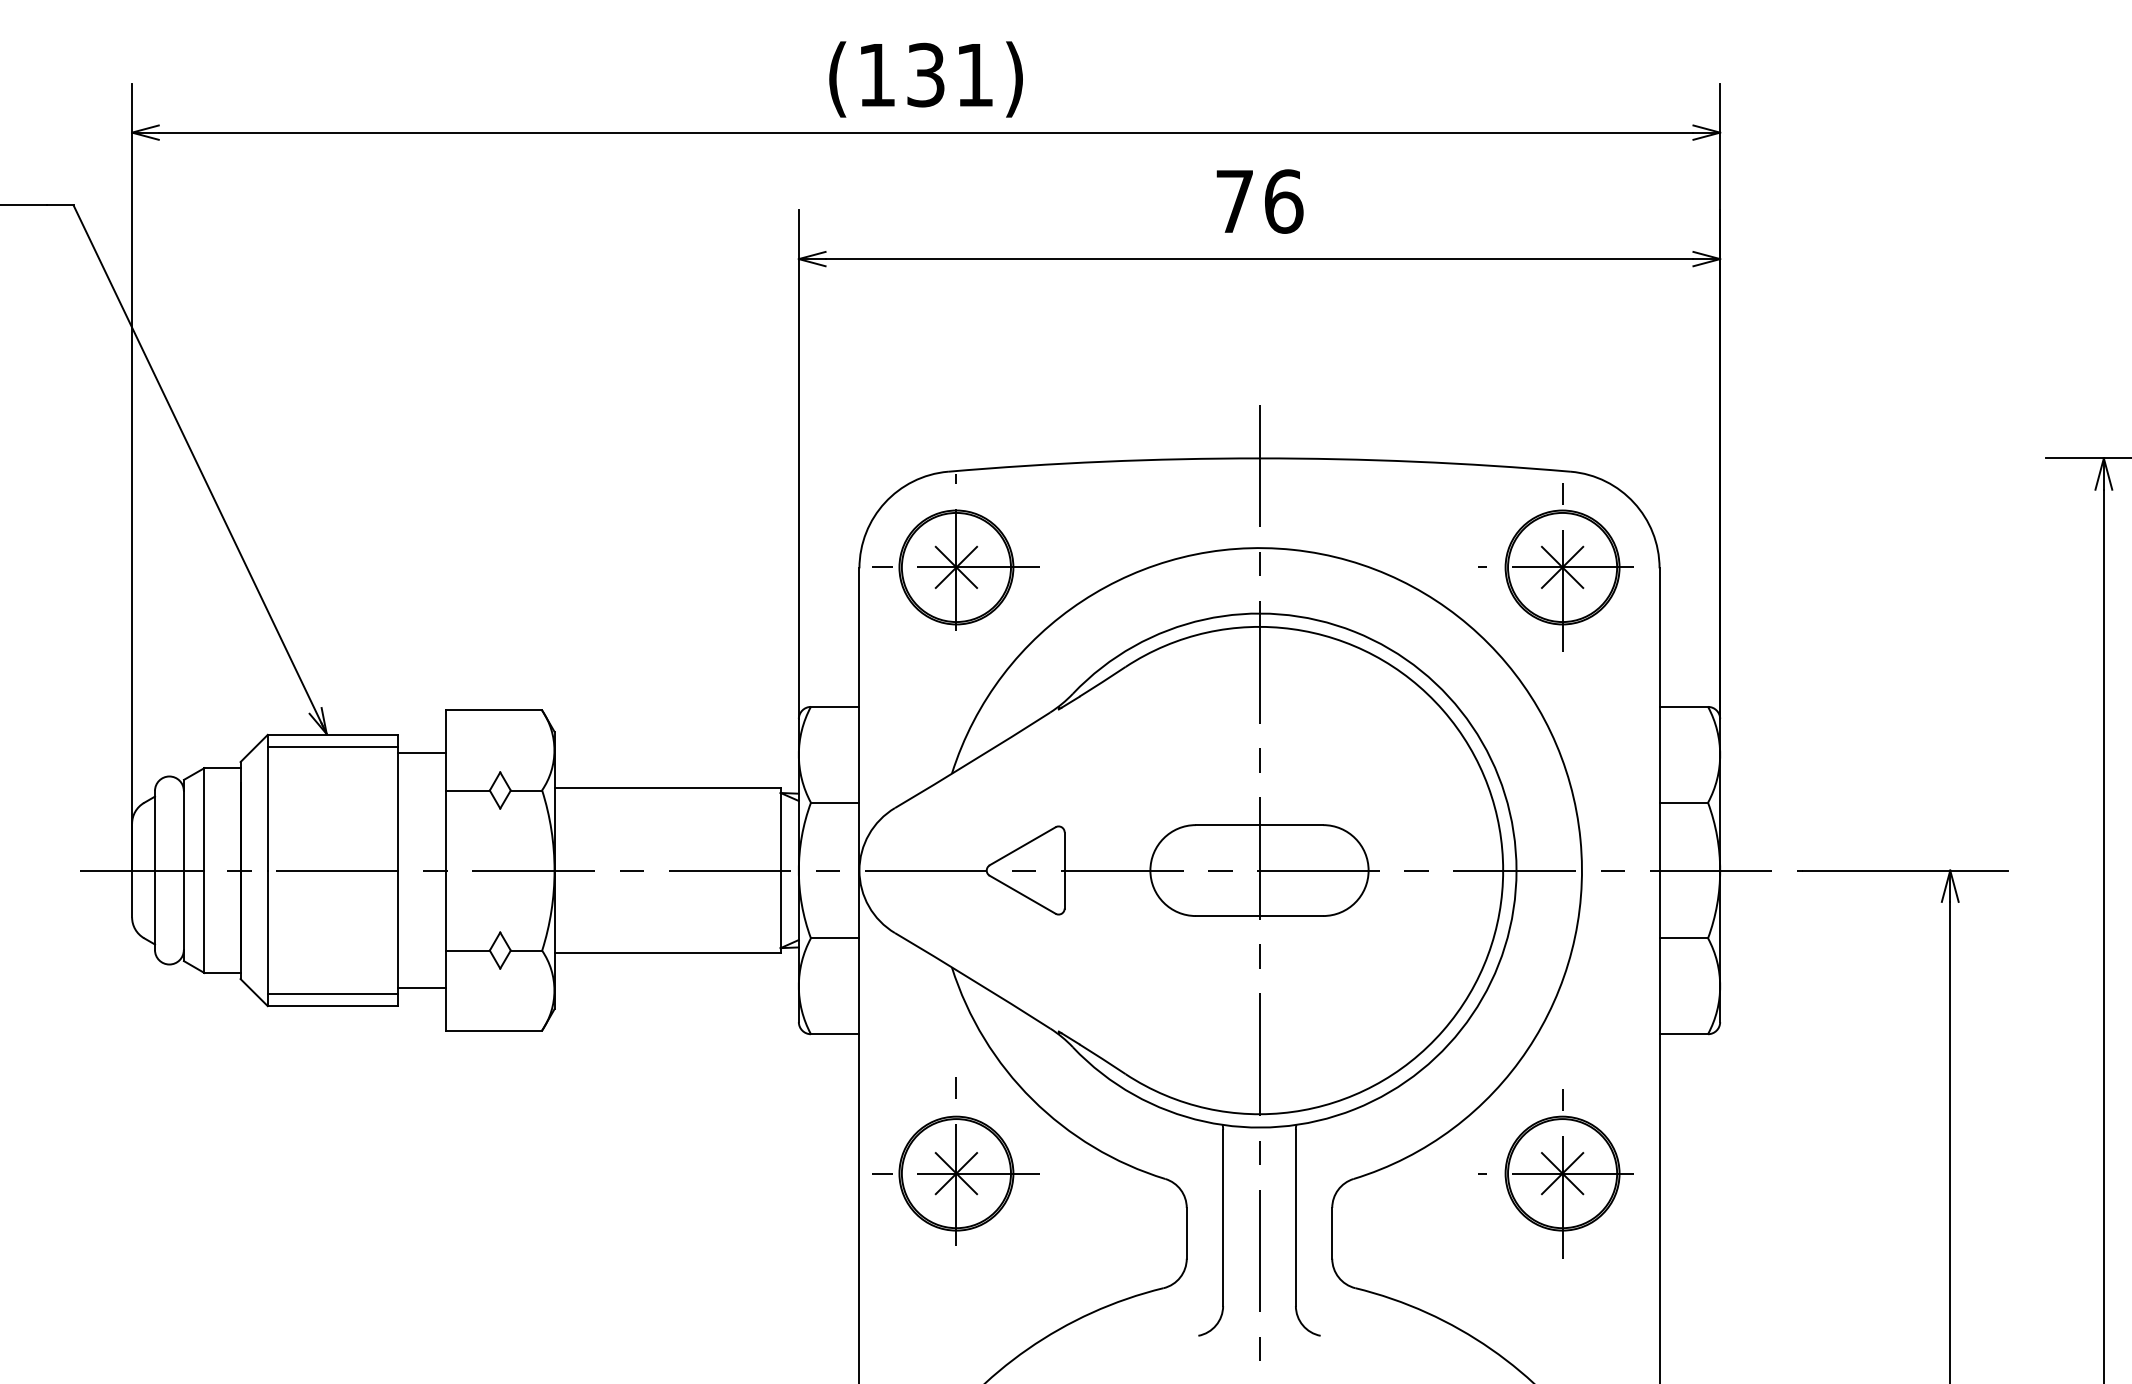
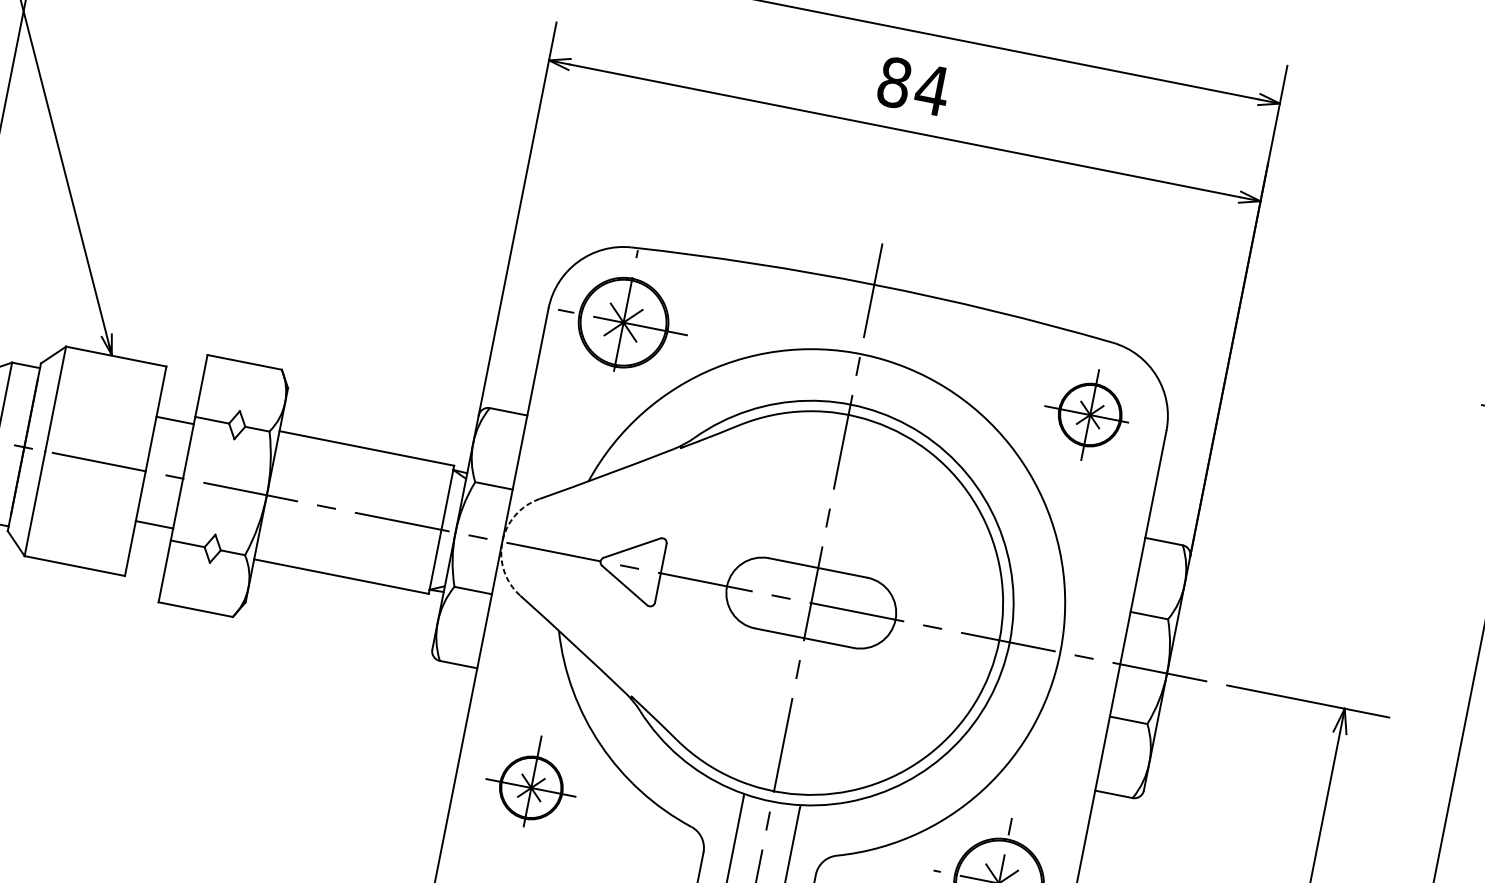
text: (1259, 201) -> (913, 86), 76 -> 84
part: (1555, 567) -> (1086, 414), size x0.7
line: (332, 747) -> (114, 366), removed
line: (421, 752) -> (174, 420), moved
arc: (859, 870) -> (502, 541), solid -> dashed
line: (421, 988) -> (154, 525), moved
line: (332, 994) -> (76, 557), removed
part: (955, 1161) -> (532, 781), size x0.7

